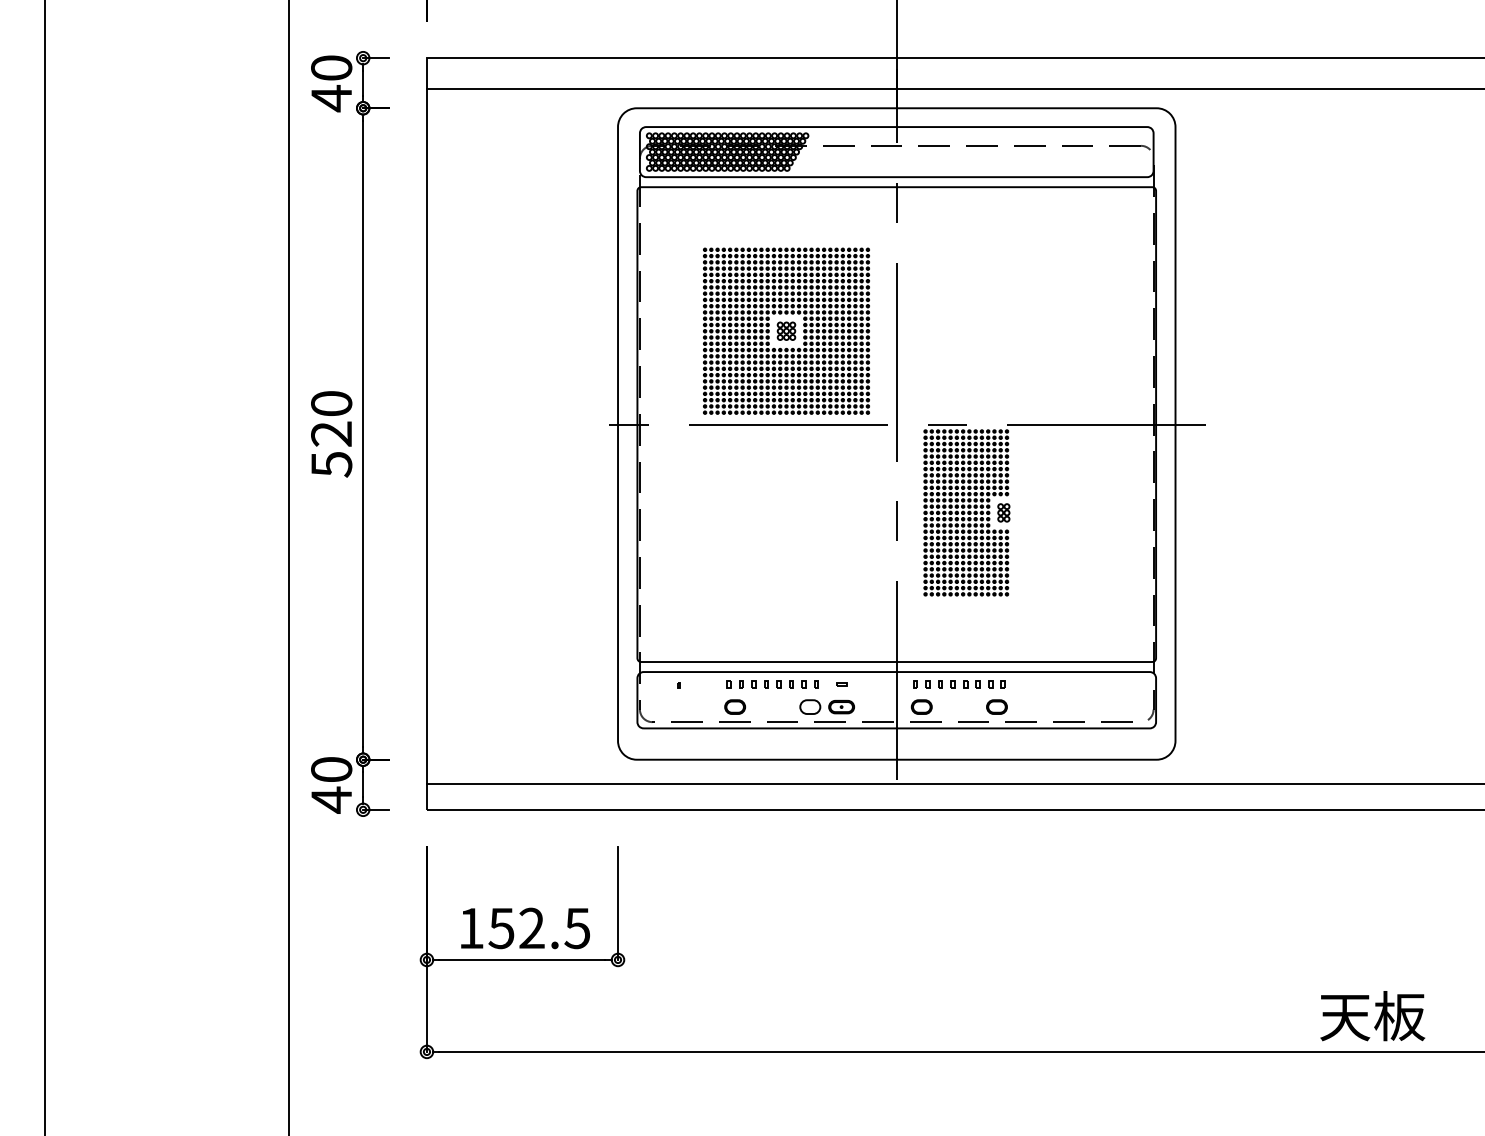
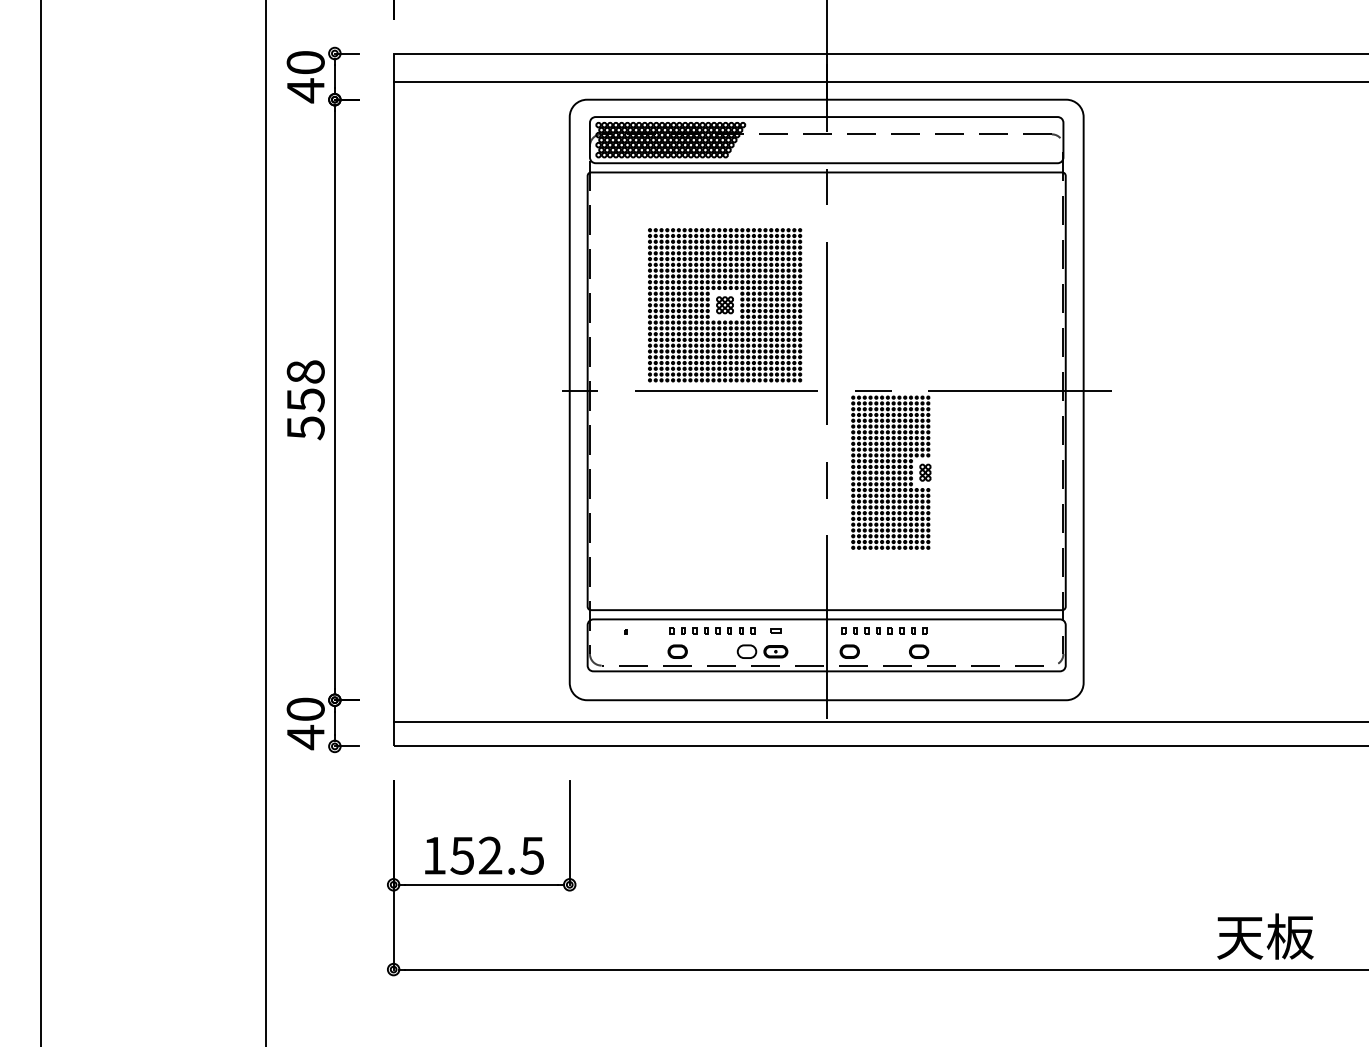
text: (331, 419) -> (305, 386), 520 -> 558

